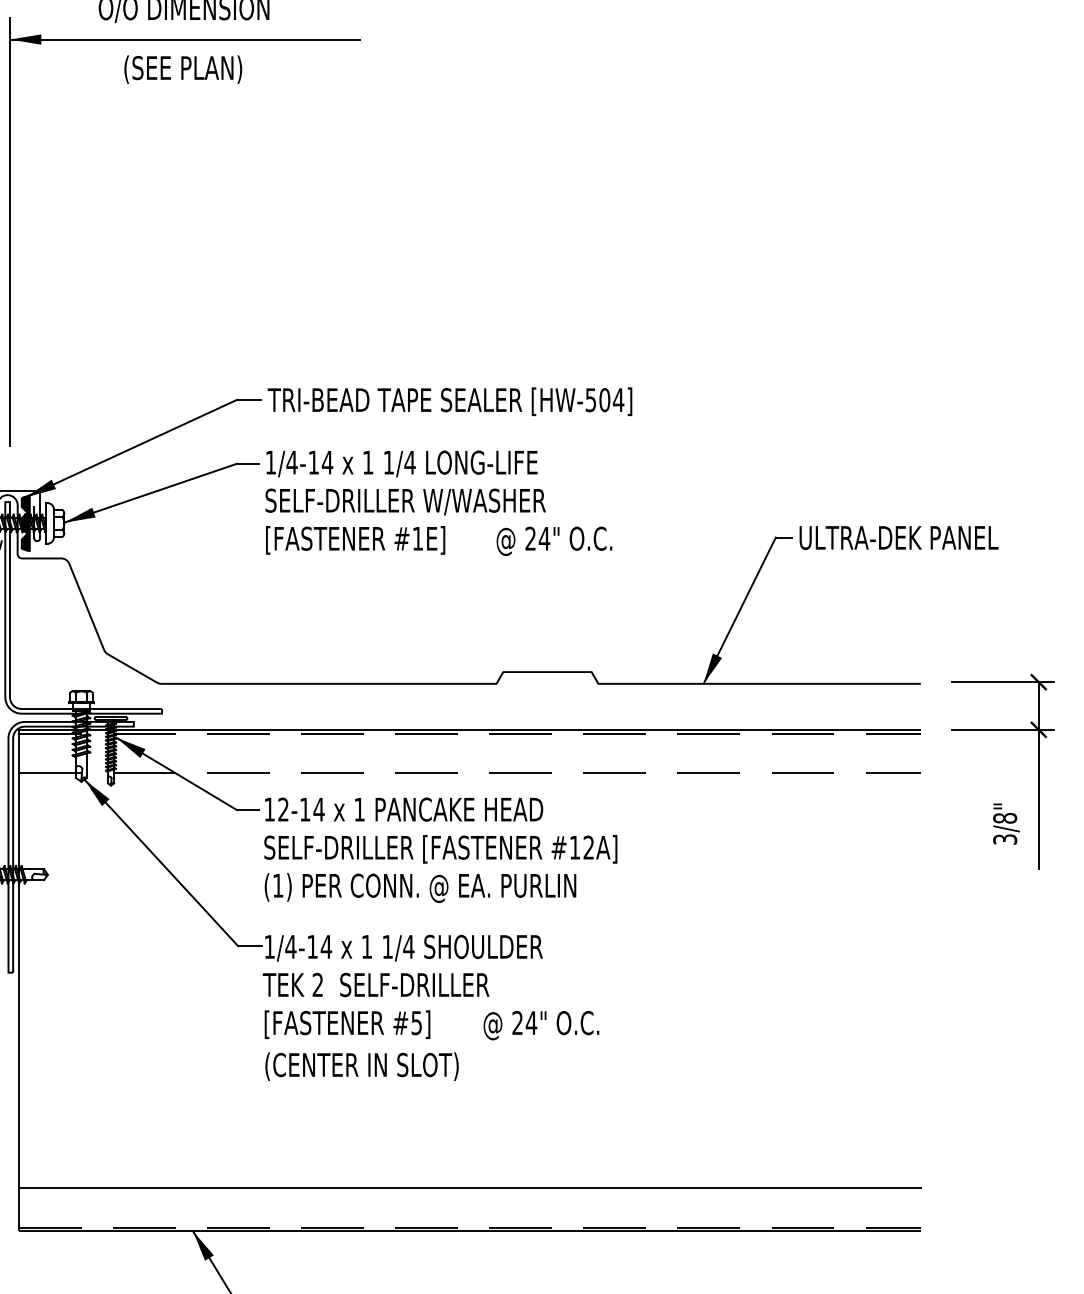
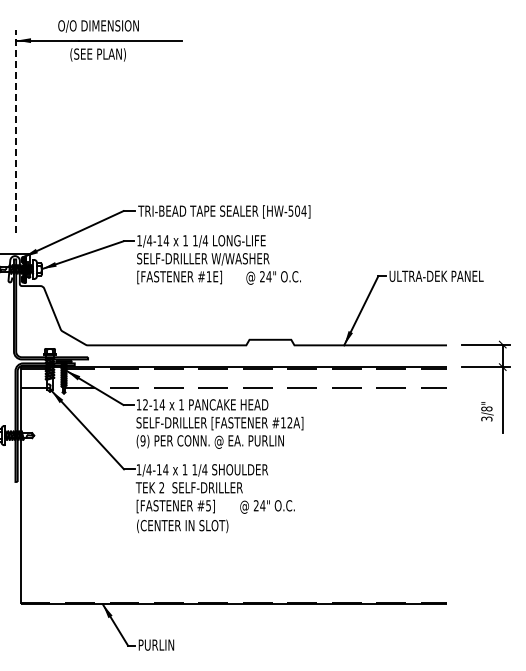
line: (10, 231) -> (16, 131), solid -> dashed
text: (277, 885) -> (142, 440), (1) -> (9)
line: (469, 1187) -> (233, 583), removed

